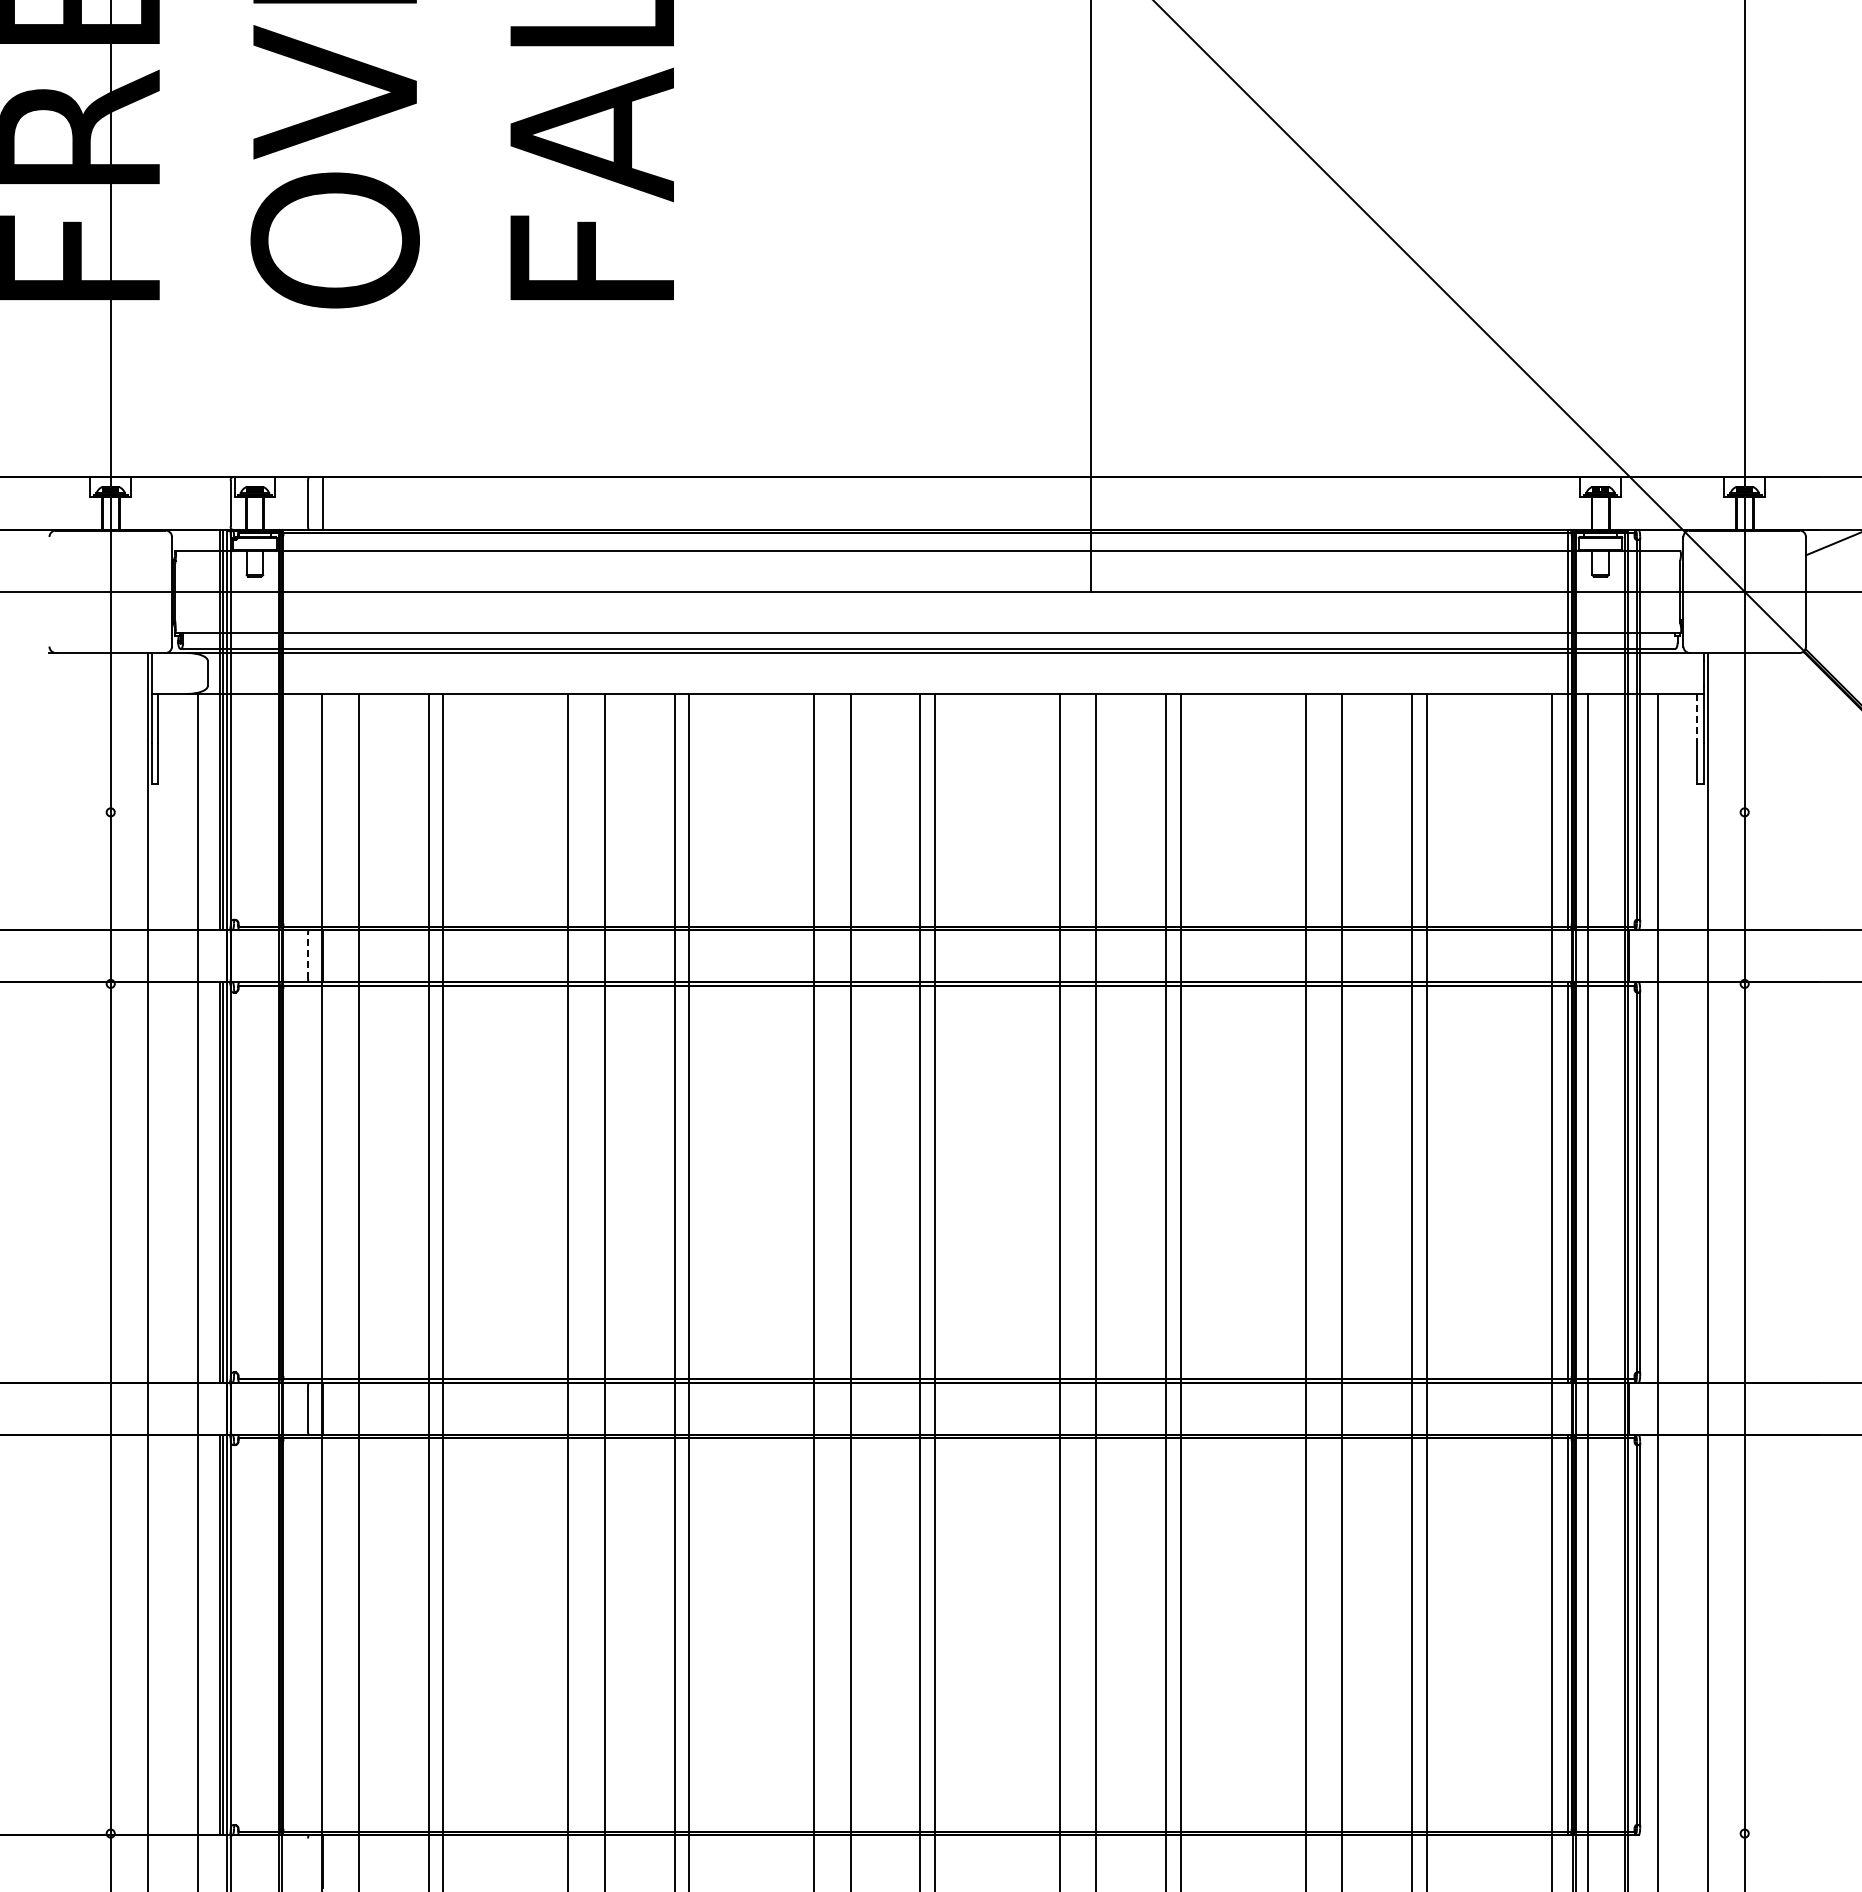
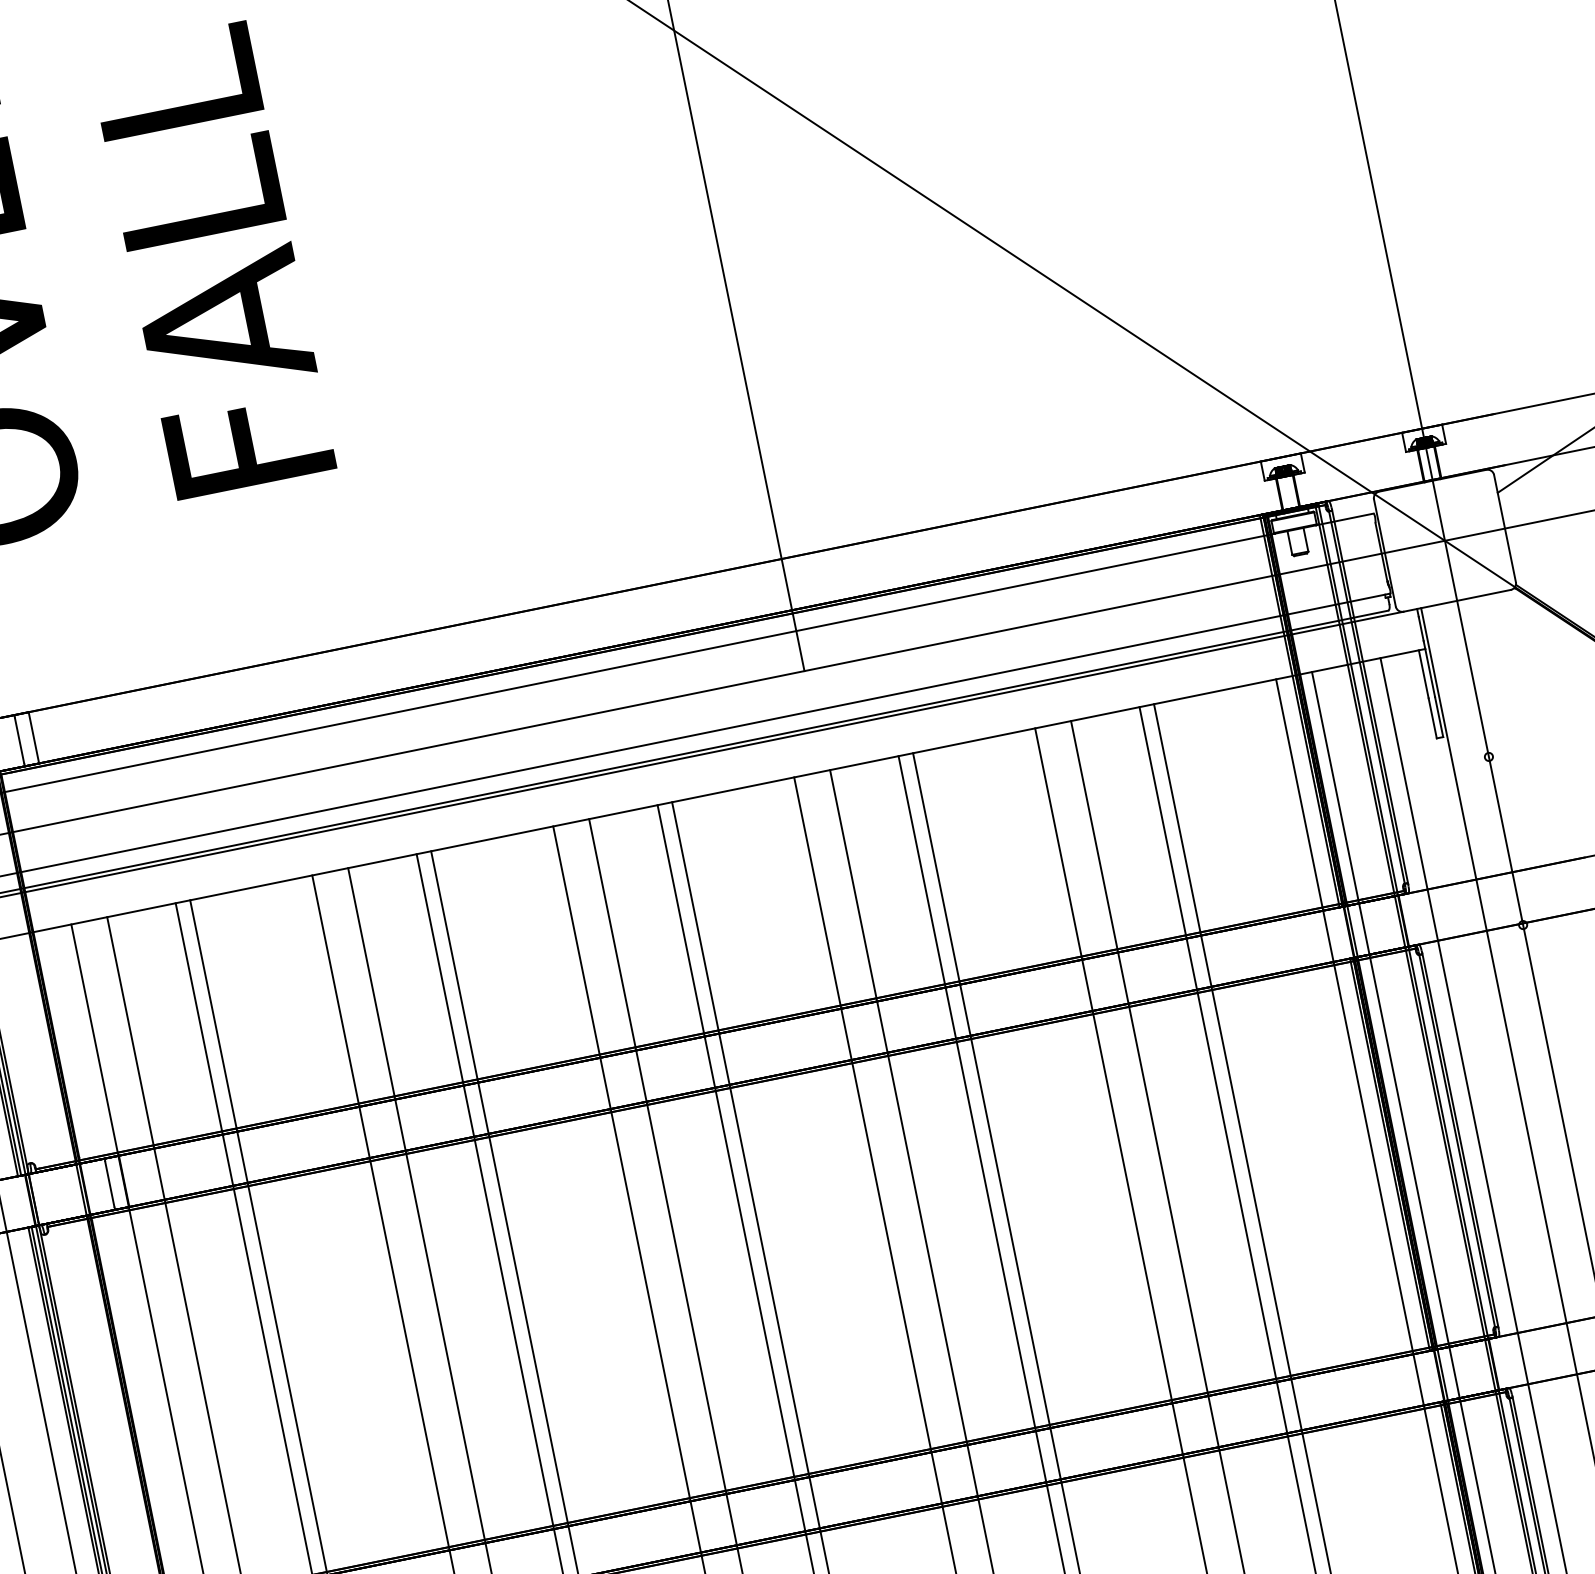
line: (1697, 718) -> (1423, 674), dashed -> solid
line: (308, 956) -> (110, 1184), dashed -> solid

